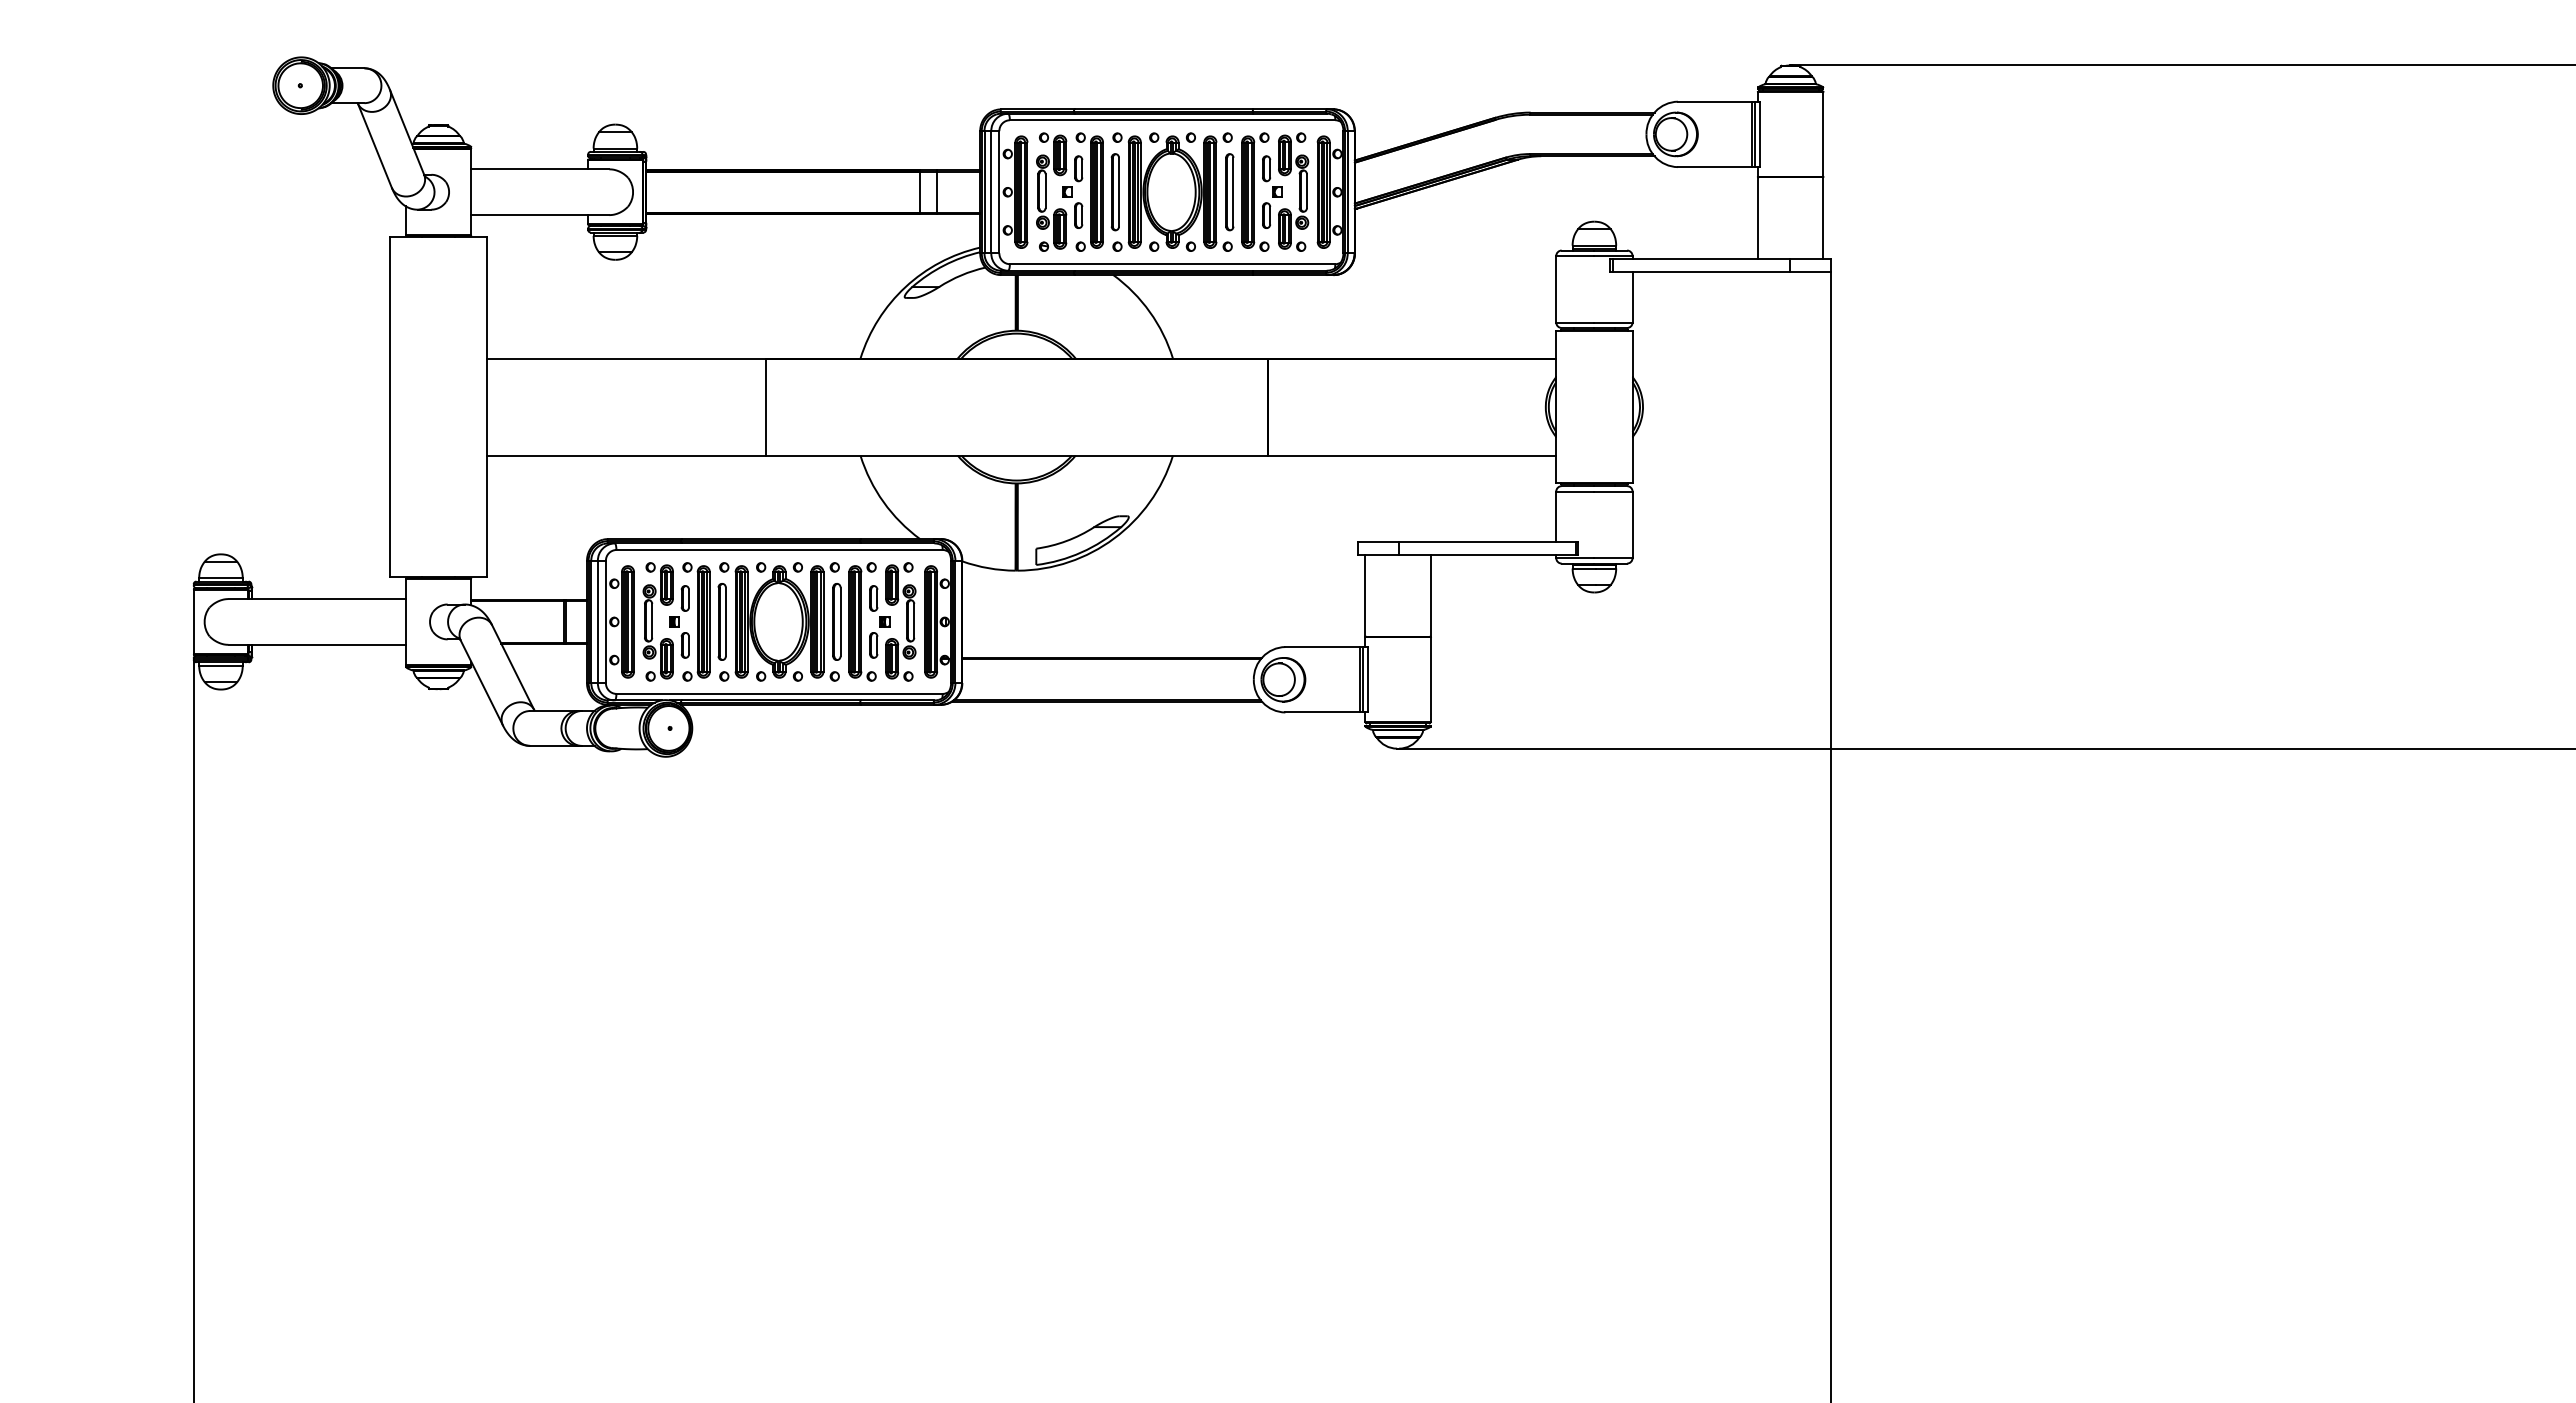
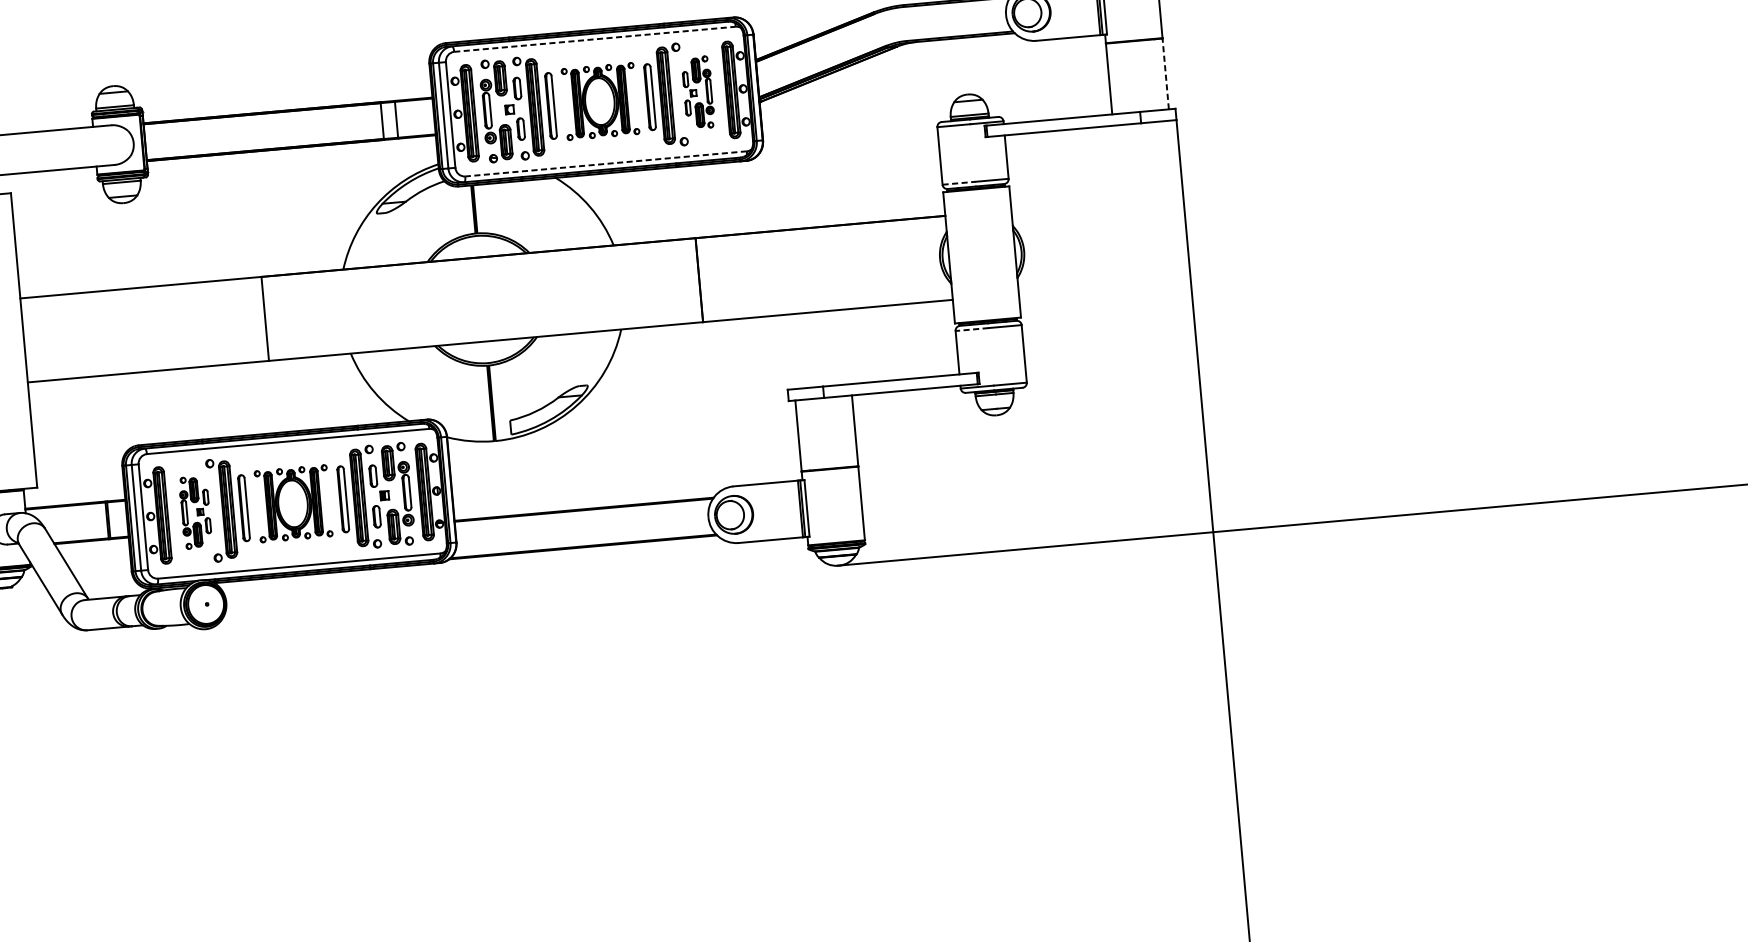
line: (1172, 120) -> (594, 39), solid -> dashed
part: (1172, 191) -> (600, 100), size x0.7
part: (1285, 191) -> (698, 92), size x0.7
line: (1823, 218) -> (1165, 74), solid -> dashed
line: (1172, 264) -> (606, 164), solid -> dashed
line: (1575, 322) -> (959, 183), solid -> dashed
line: (1574, 491) -> (971, 329), solid -> dashed
part: (665, 621) -> (194, 512), size x0.7
part: (779, 621) -> (293, 503), size x0.7

